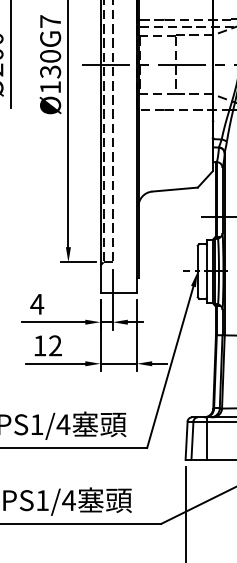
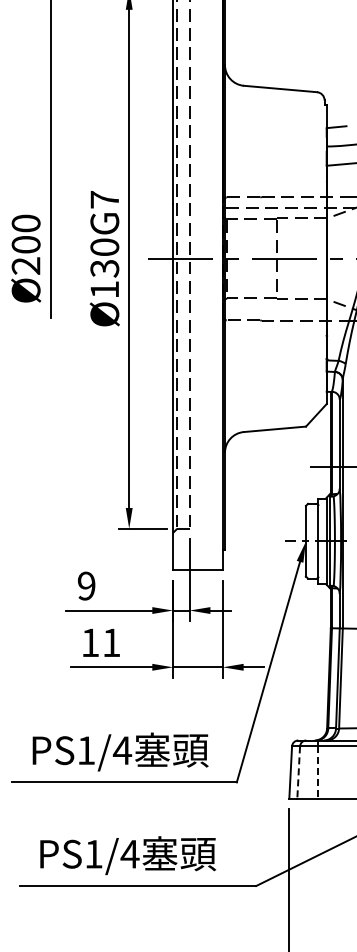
text: (37, 303) -> (86, 585), 4 -> 9
text: (55, 345) -> (111, 642), 12 -> 11
line: (192, 441) -> (298, 773), solid -> dashed
line: (206, 441) -> (318, 773), solid -> dashed

